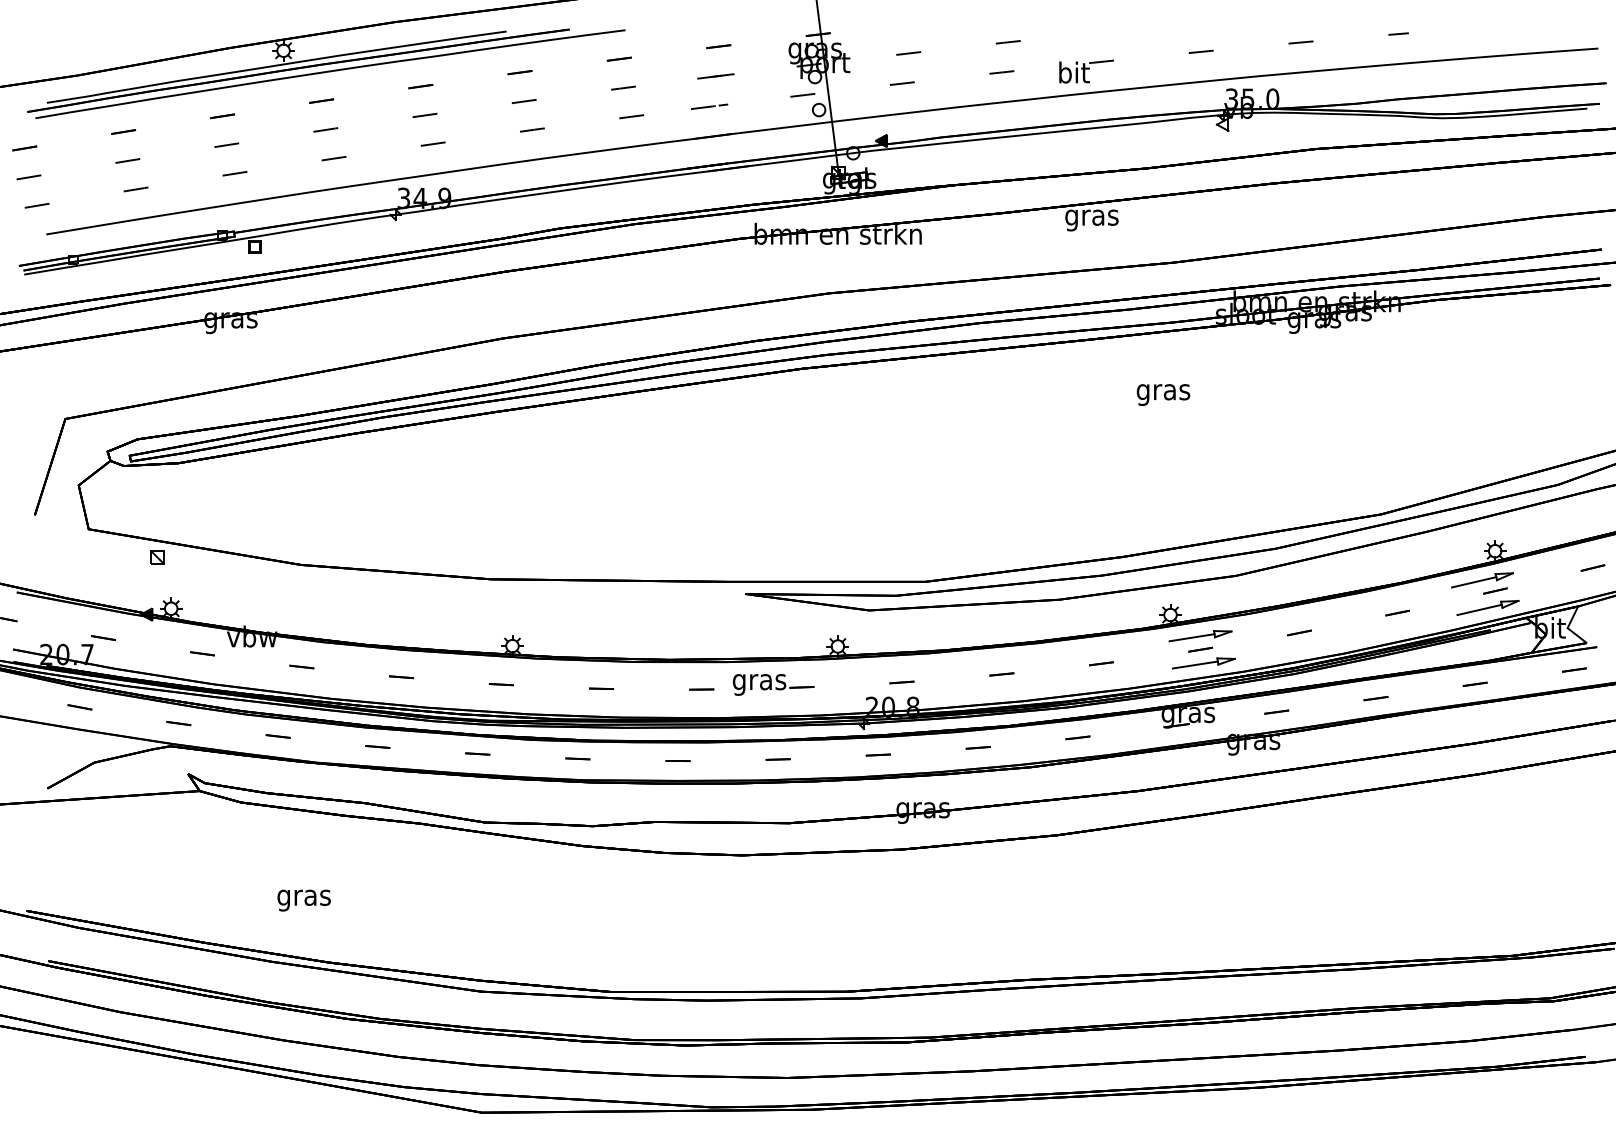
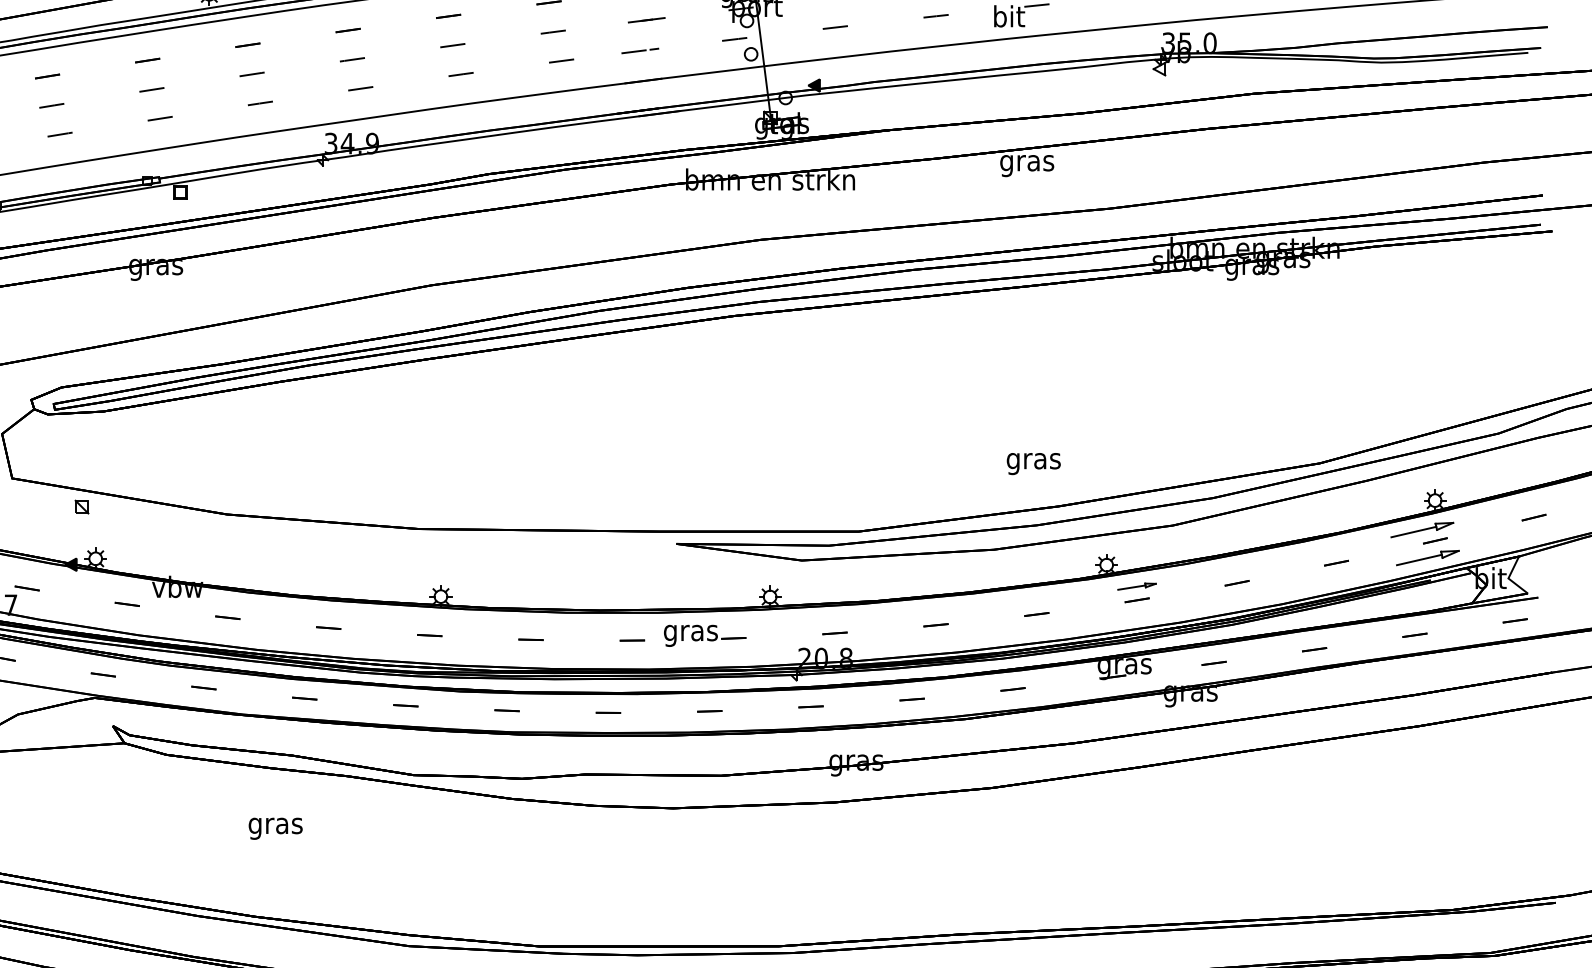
text: (1163, 394) -> (1033, 463), moved
part: (1200, 636) -> (1137, 586), size x0.6
part: (1203, 663) -> (1140, 614), removed
text: (303, 900) -> (275, 828), moved

